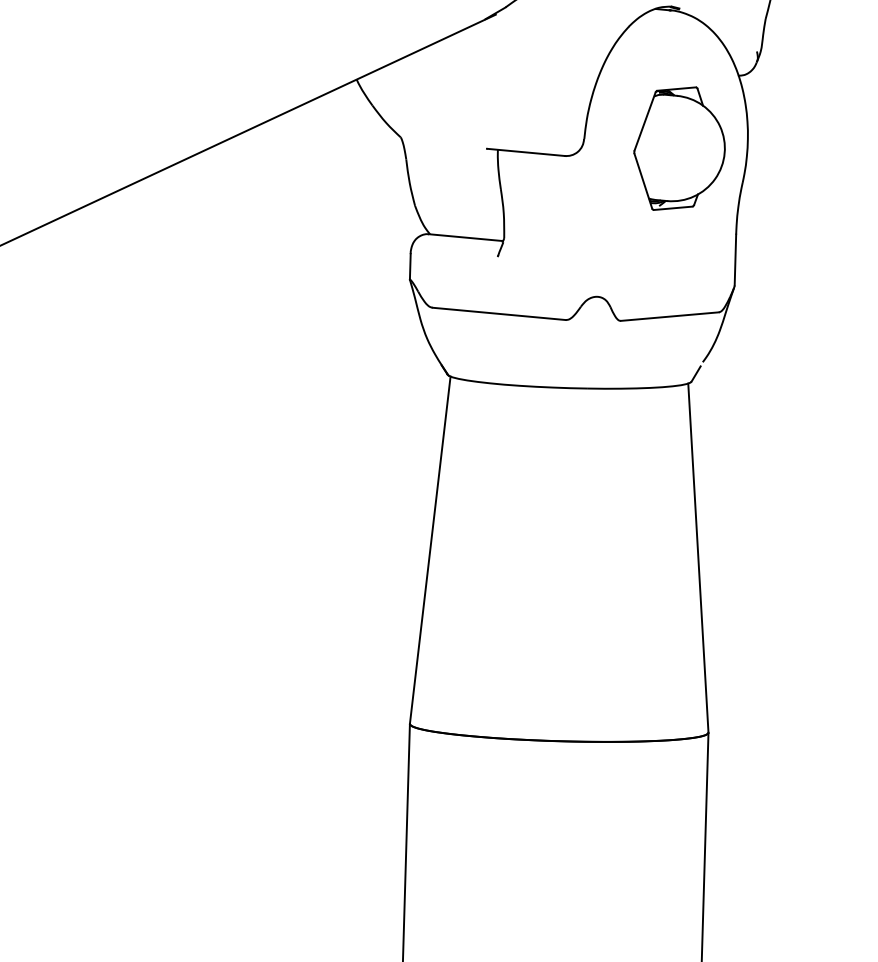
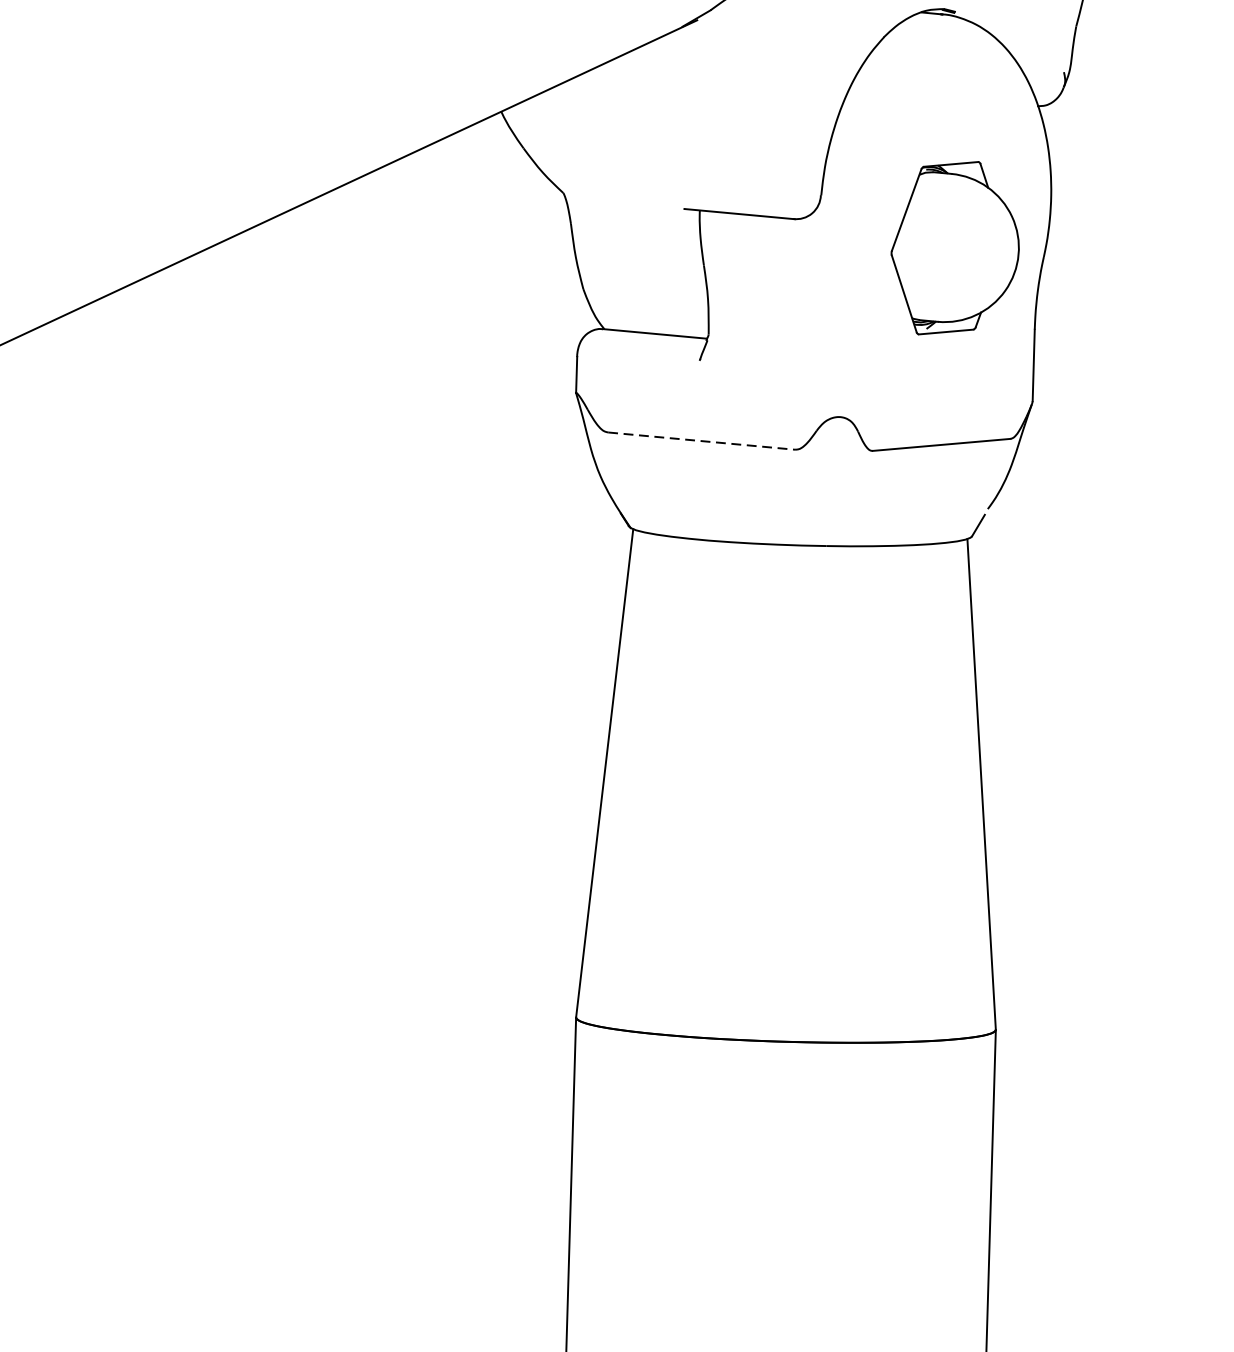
part: (679, 148) -> (955, 247), moved
line: (499, 313) -> (702, 440), solid -> dashed

